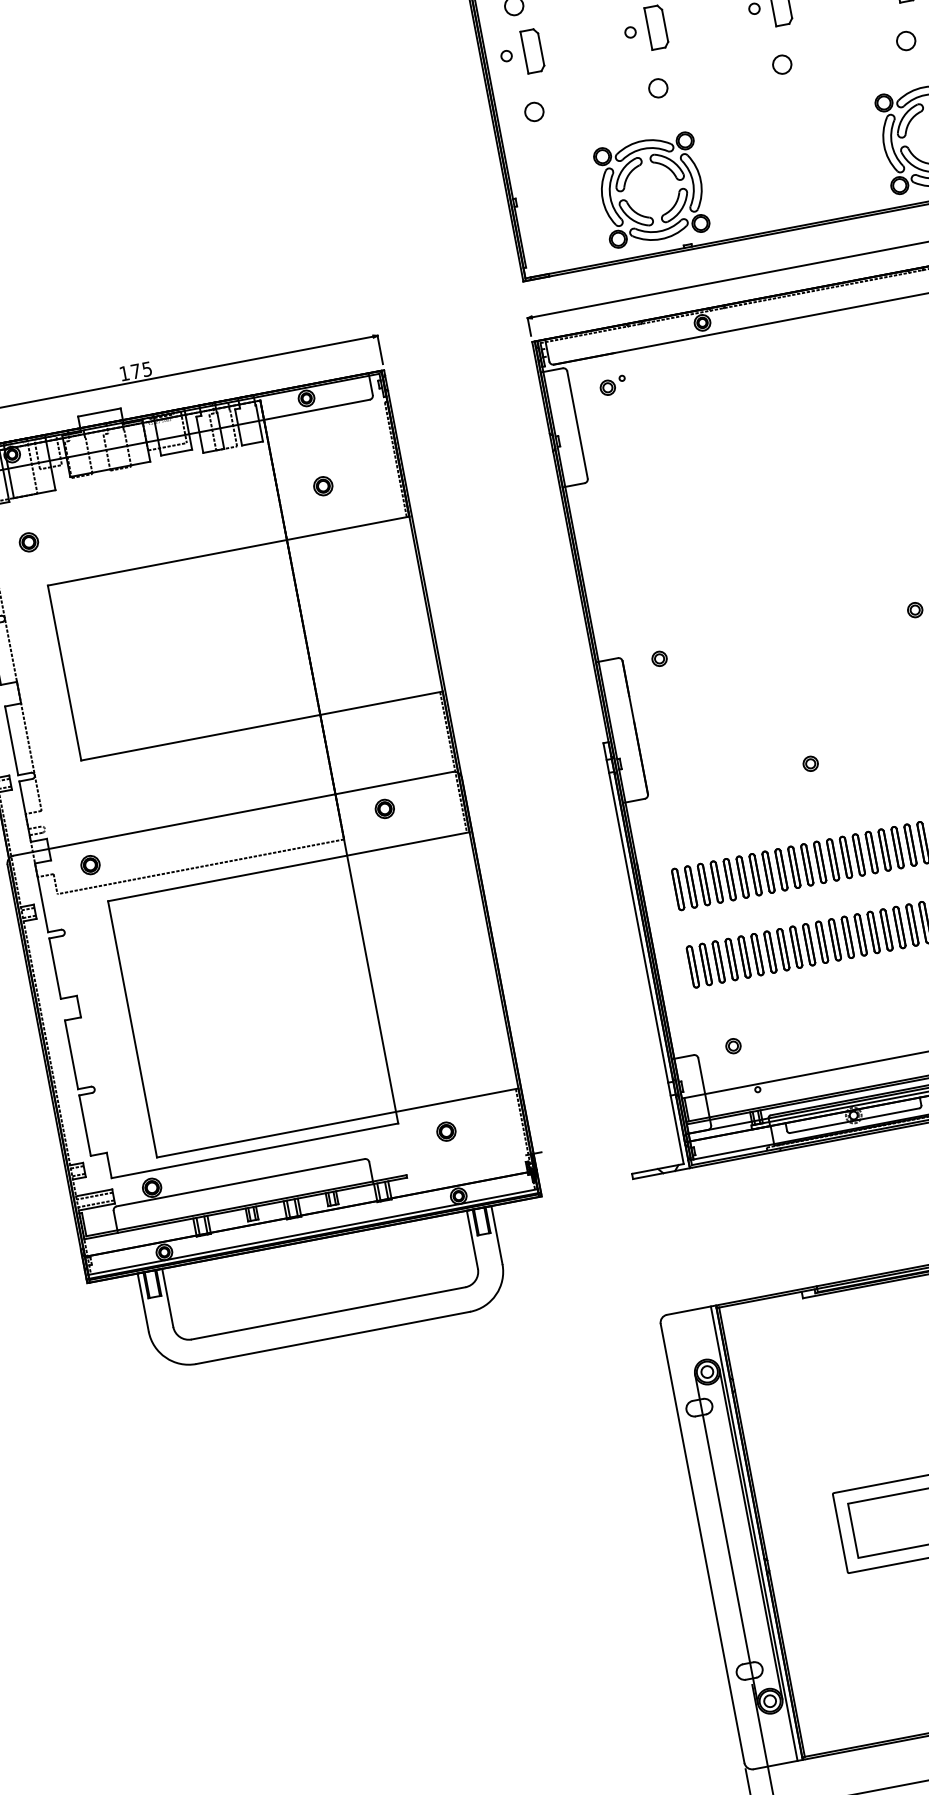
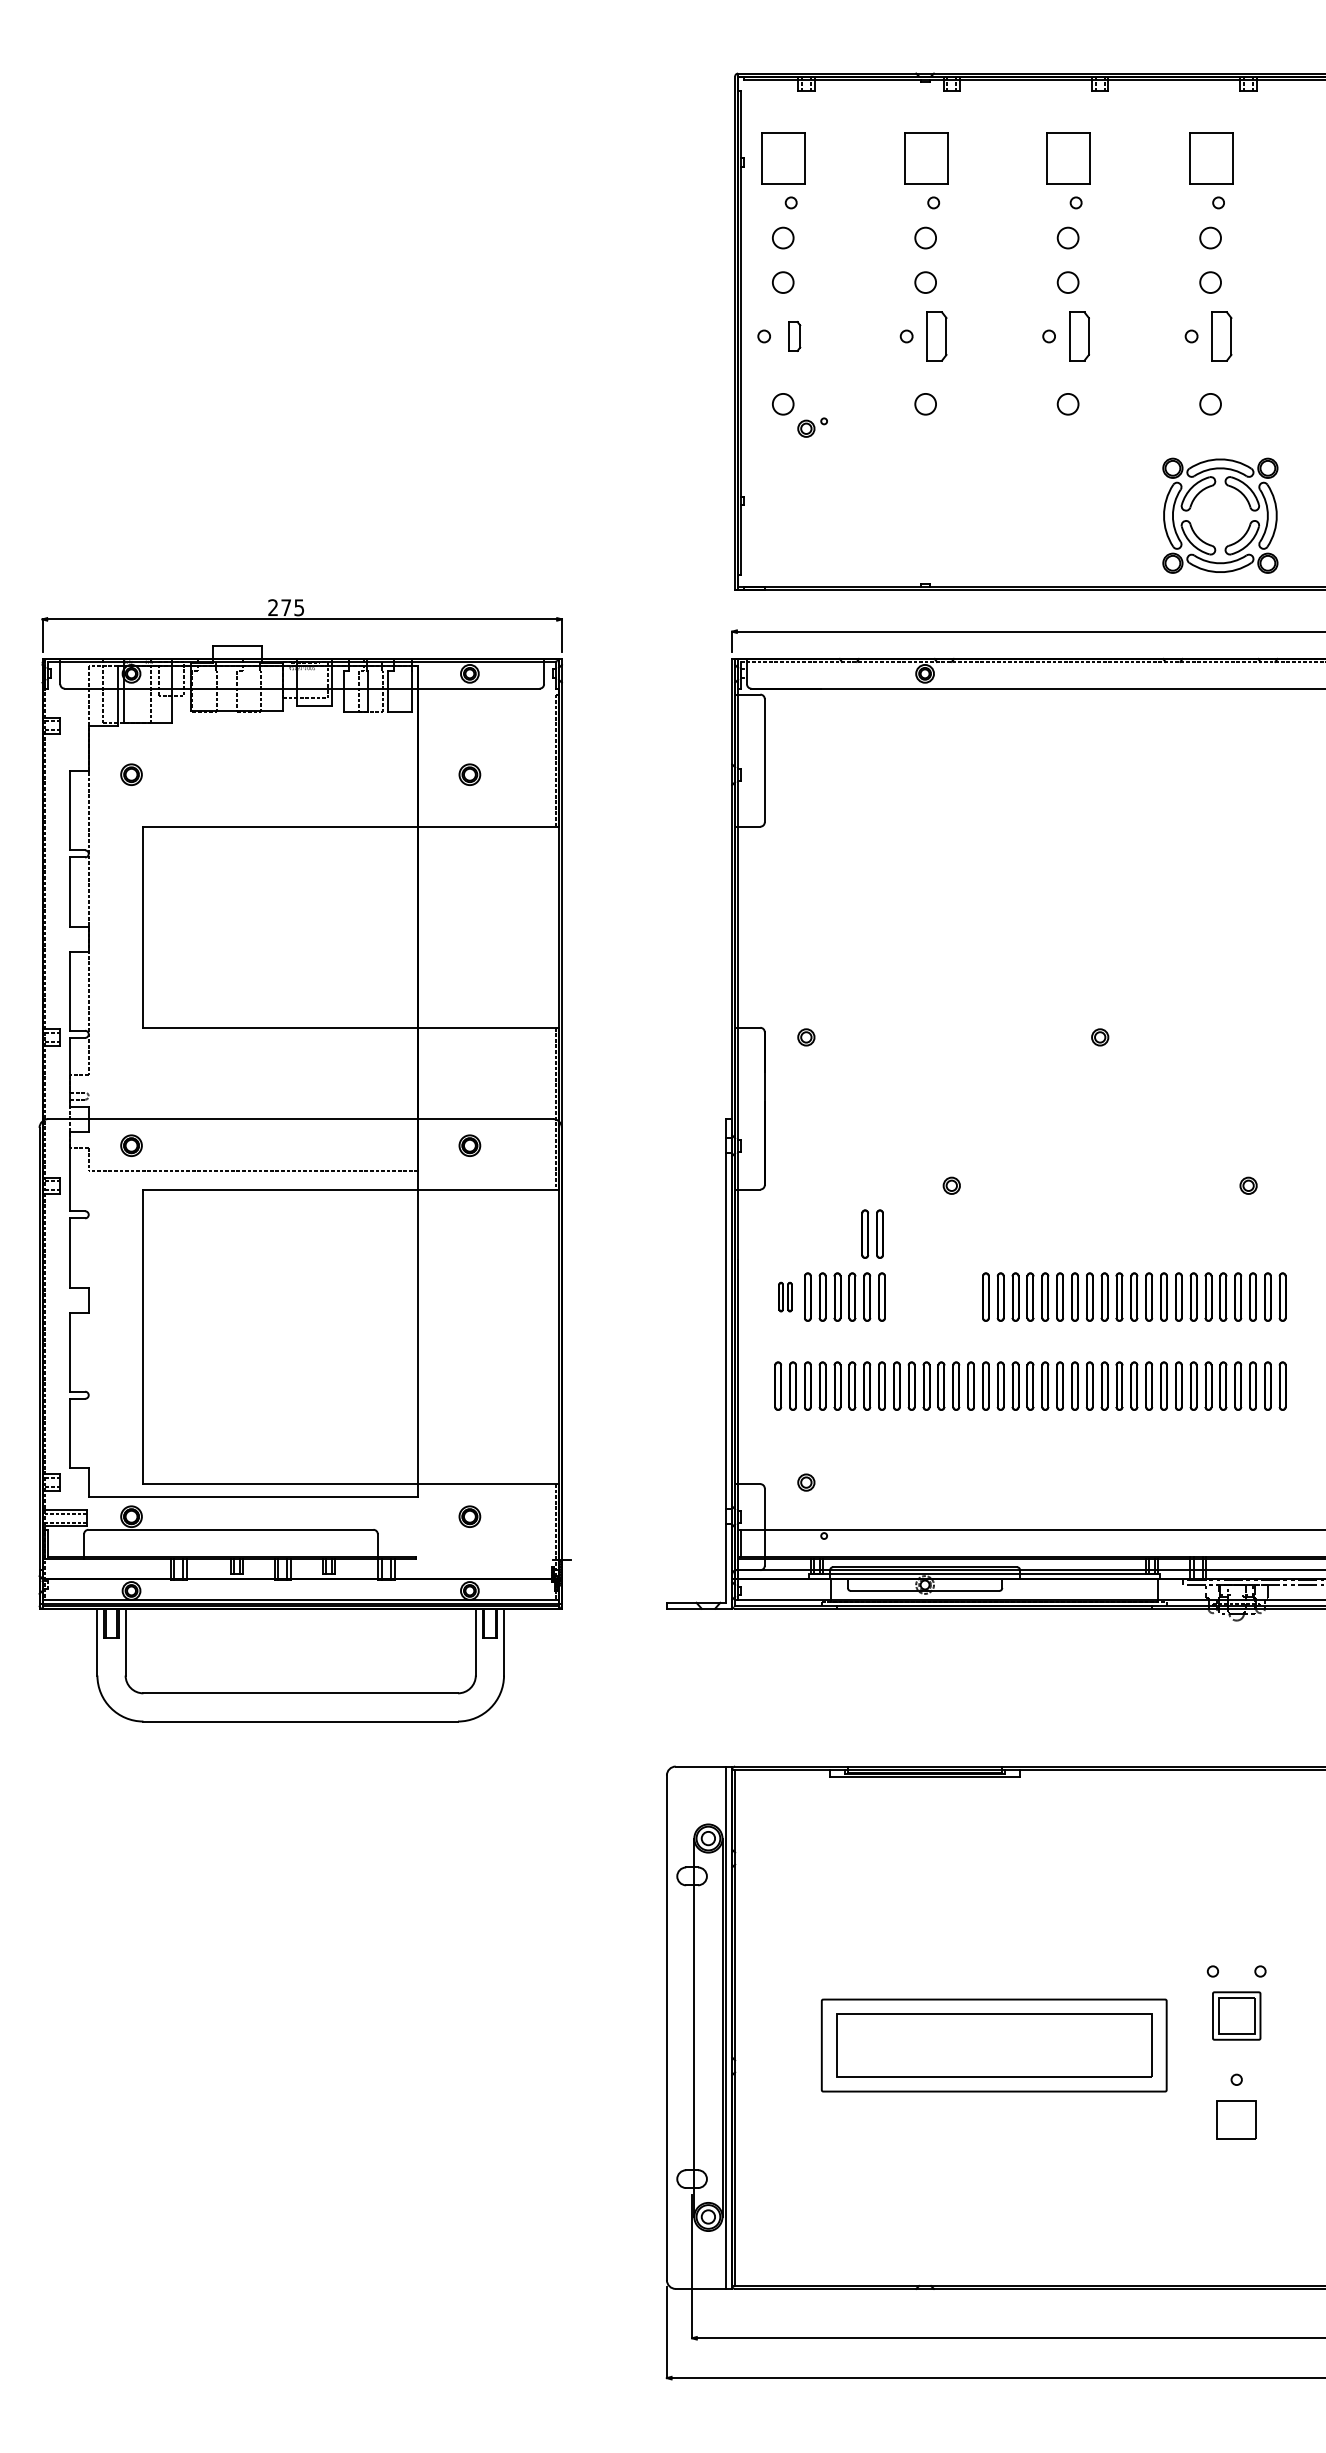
part: (532, 51) -> (794, 336), size x0.6
part: (632, 171) -> (879, 491), removed
text: (123, 373) -> (272, 607), 175 -> 275
part: (613, 385) -> (812, 427), moved
part: (749, 818) -> (872, 1233), added
part: (813, 863) -> (933, 1296), removed
part: (684, 887) -> (785, 1296), size x0.6

